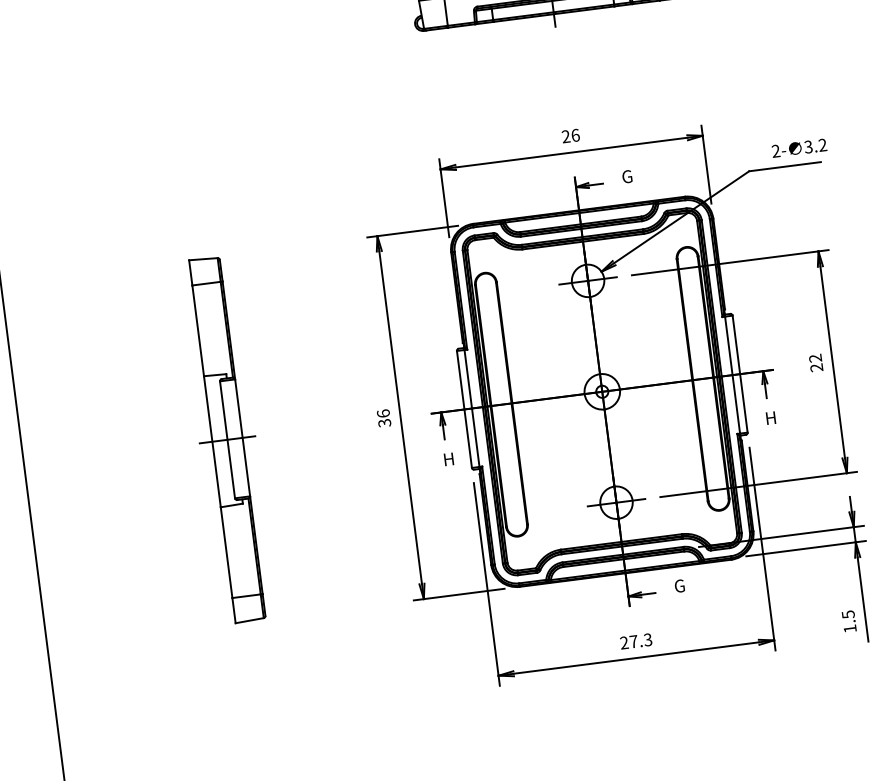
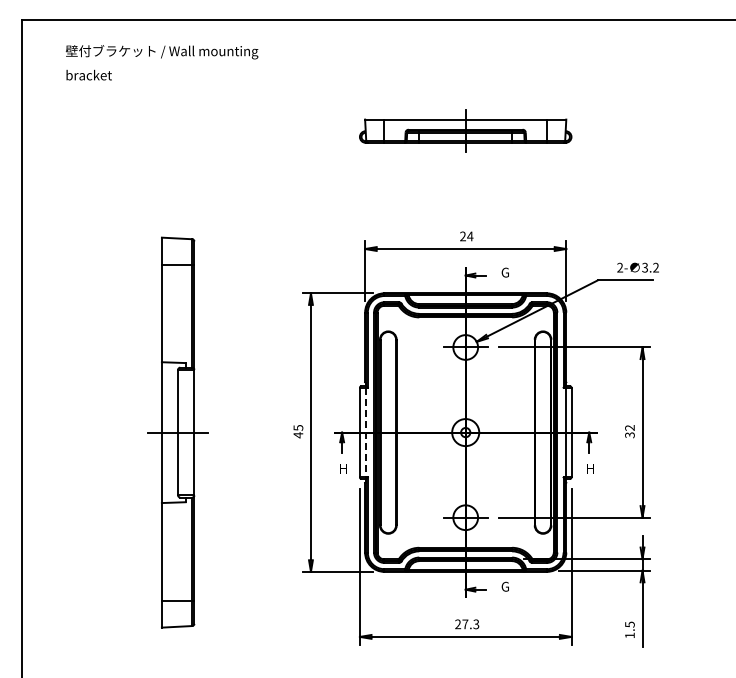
text: (575, 135) -> (470, 236), 26 -> 24
text: (817, 368) -> (630, 435), 22 -> 32
line: (471, 408) -> (365, 432), solid -> dashed
text: (384, 418) -> (298, 431), 36 -> 45
part: (226, 439) -> (177, 432), size x1.4

